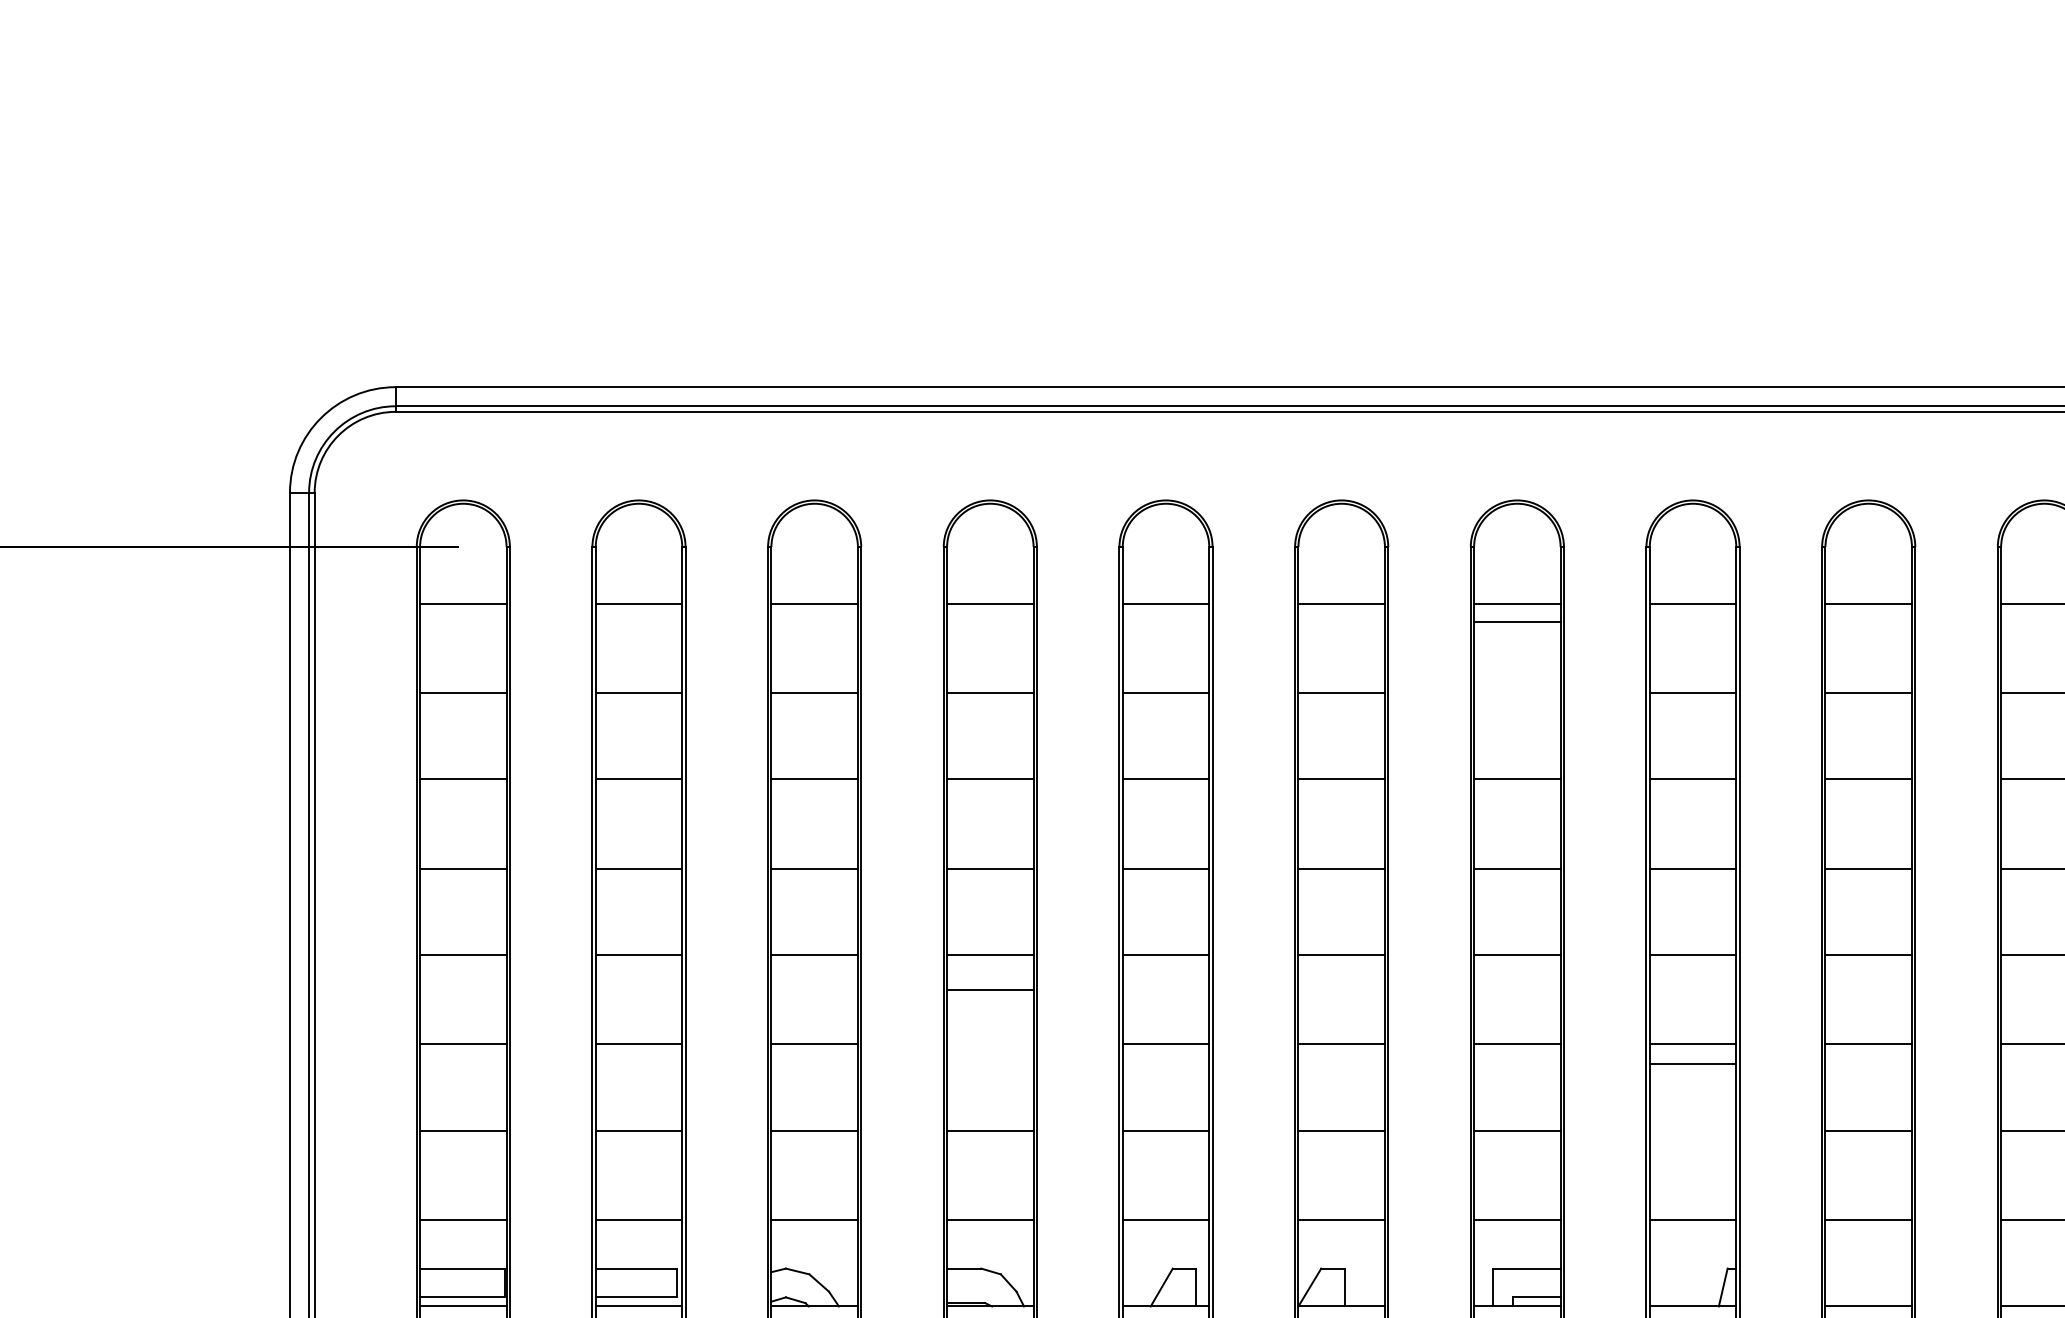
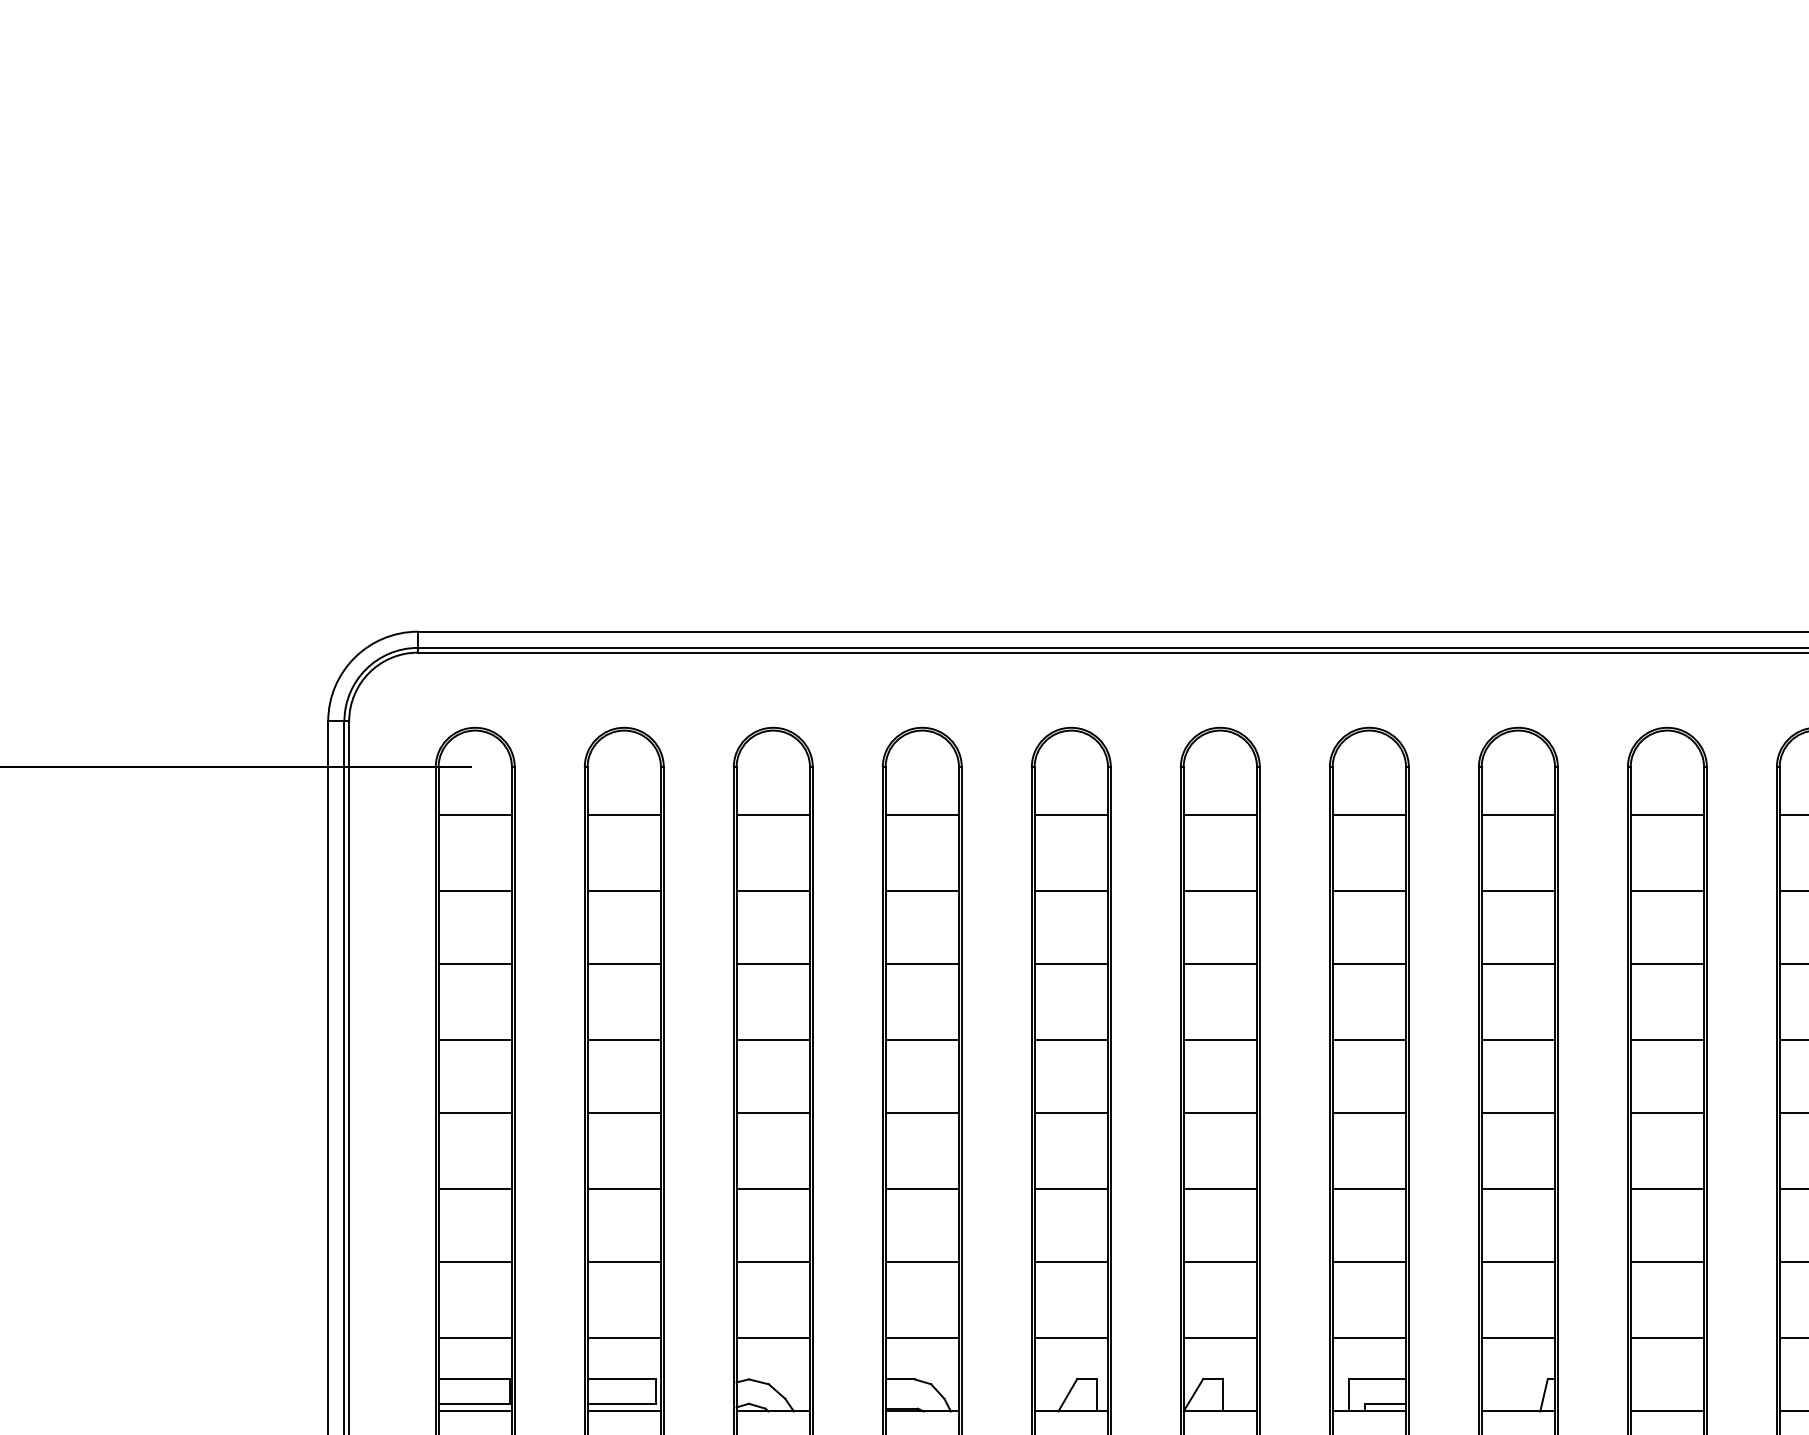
line: (1517, 622) -> (1369, 891), moved
line: (989, 990) -> (921, 1189), moved
line: (1693, 1063) -> (1518, 1262), moved

